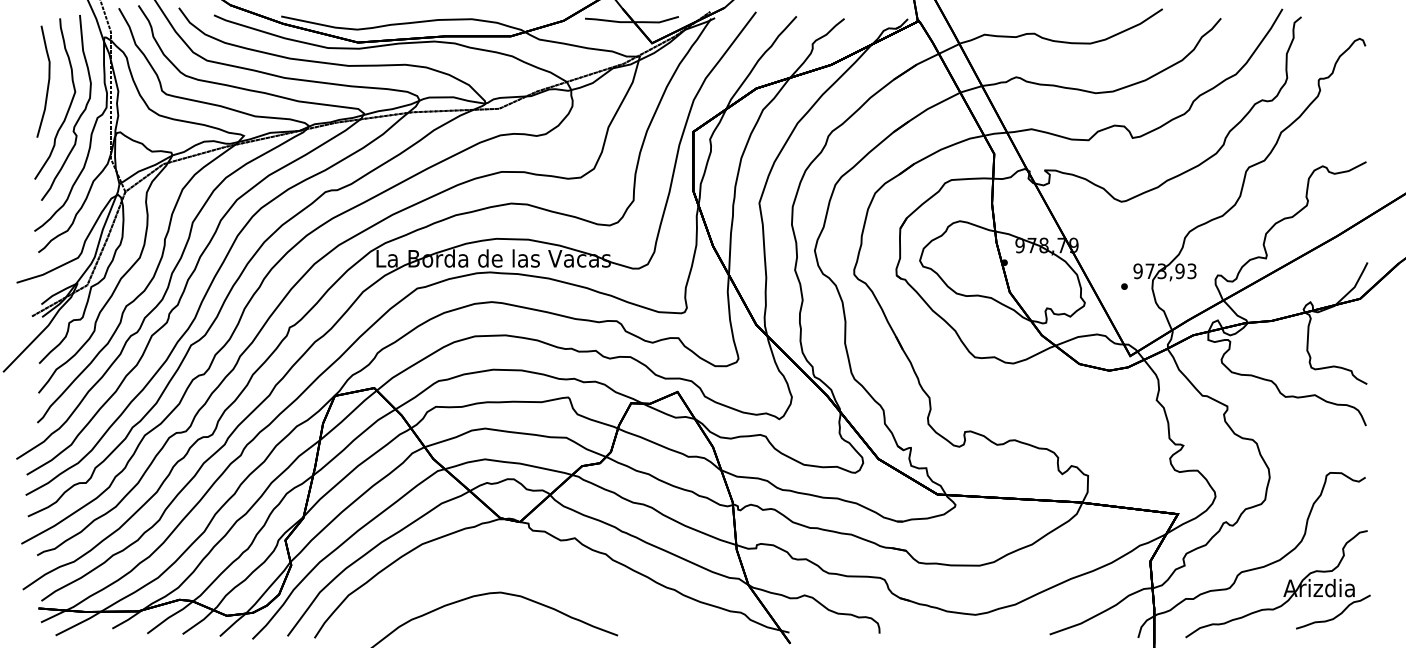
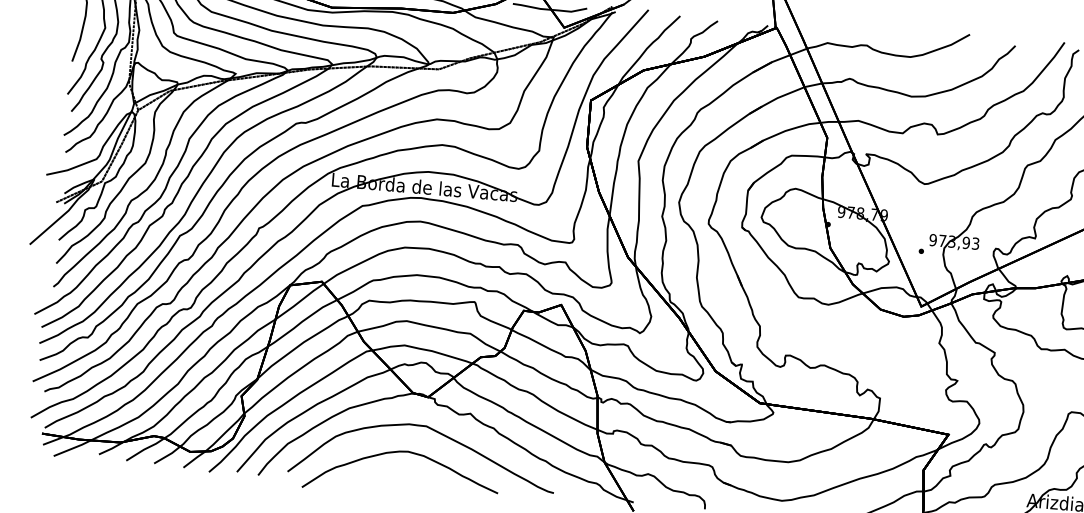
curve: (529, 563) -> (432, 430), added

